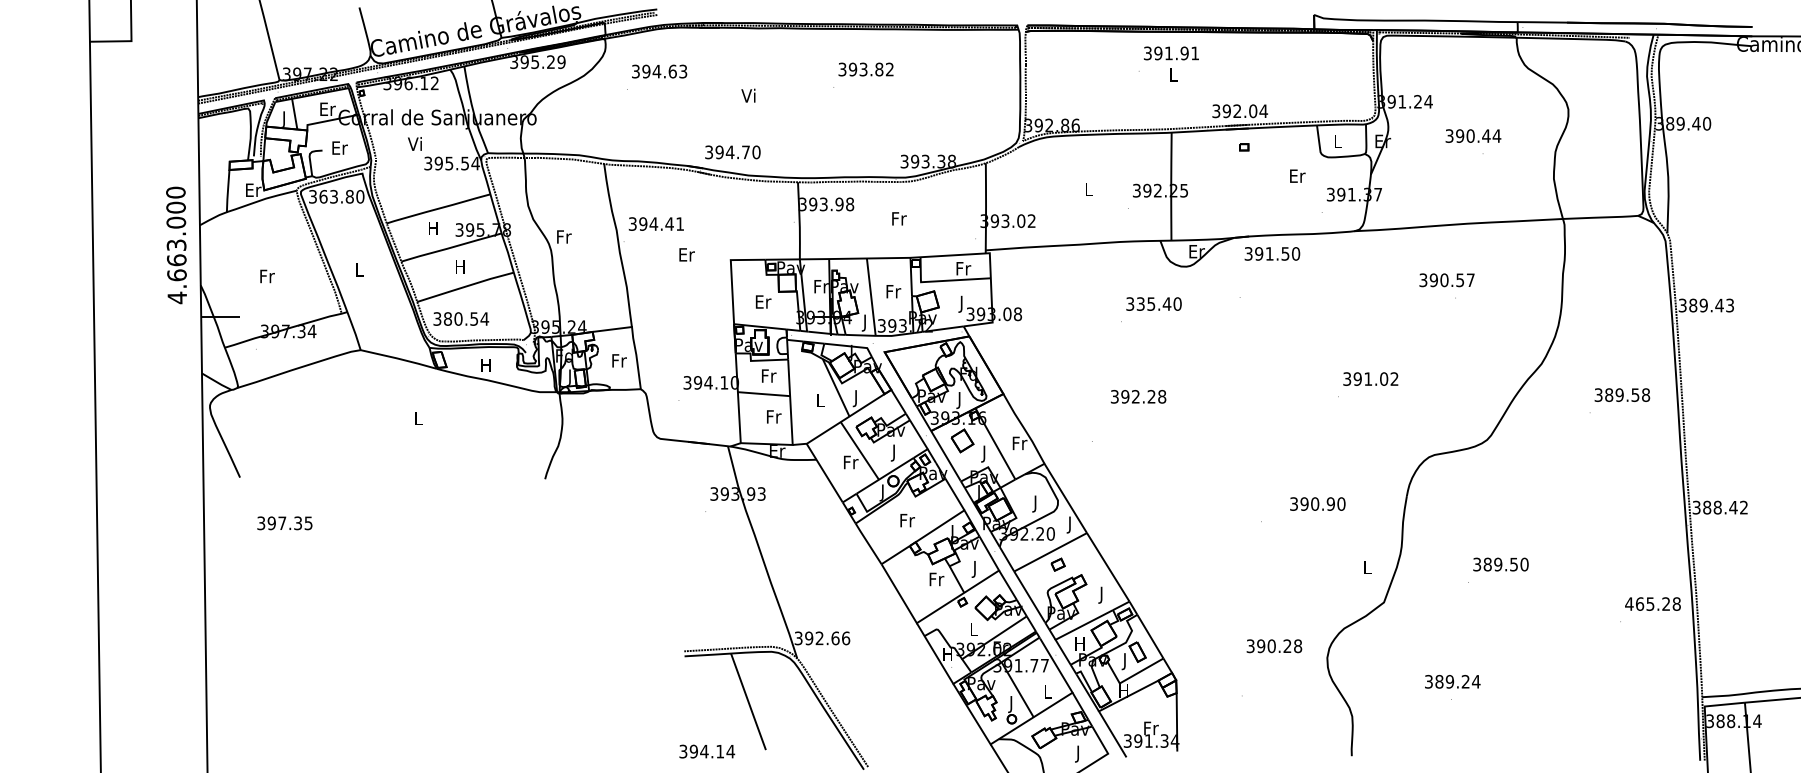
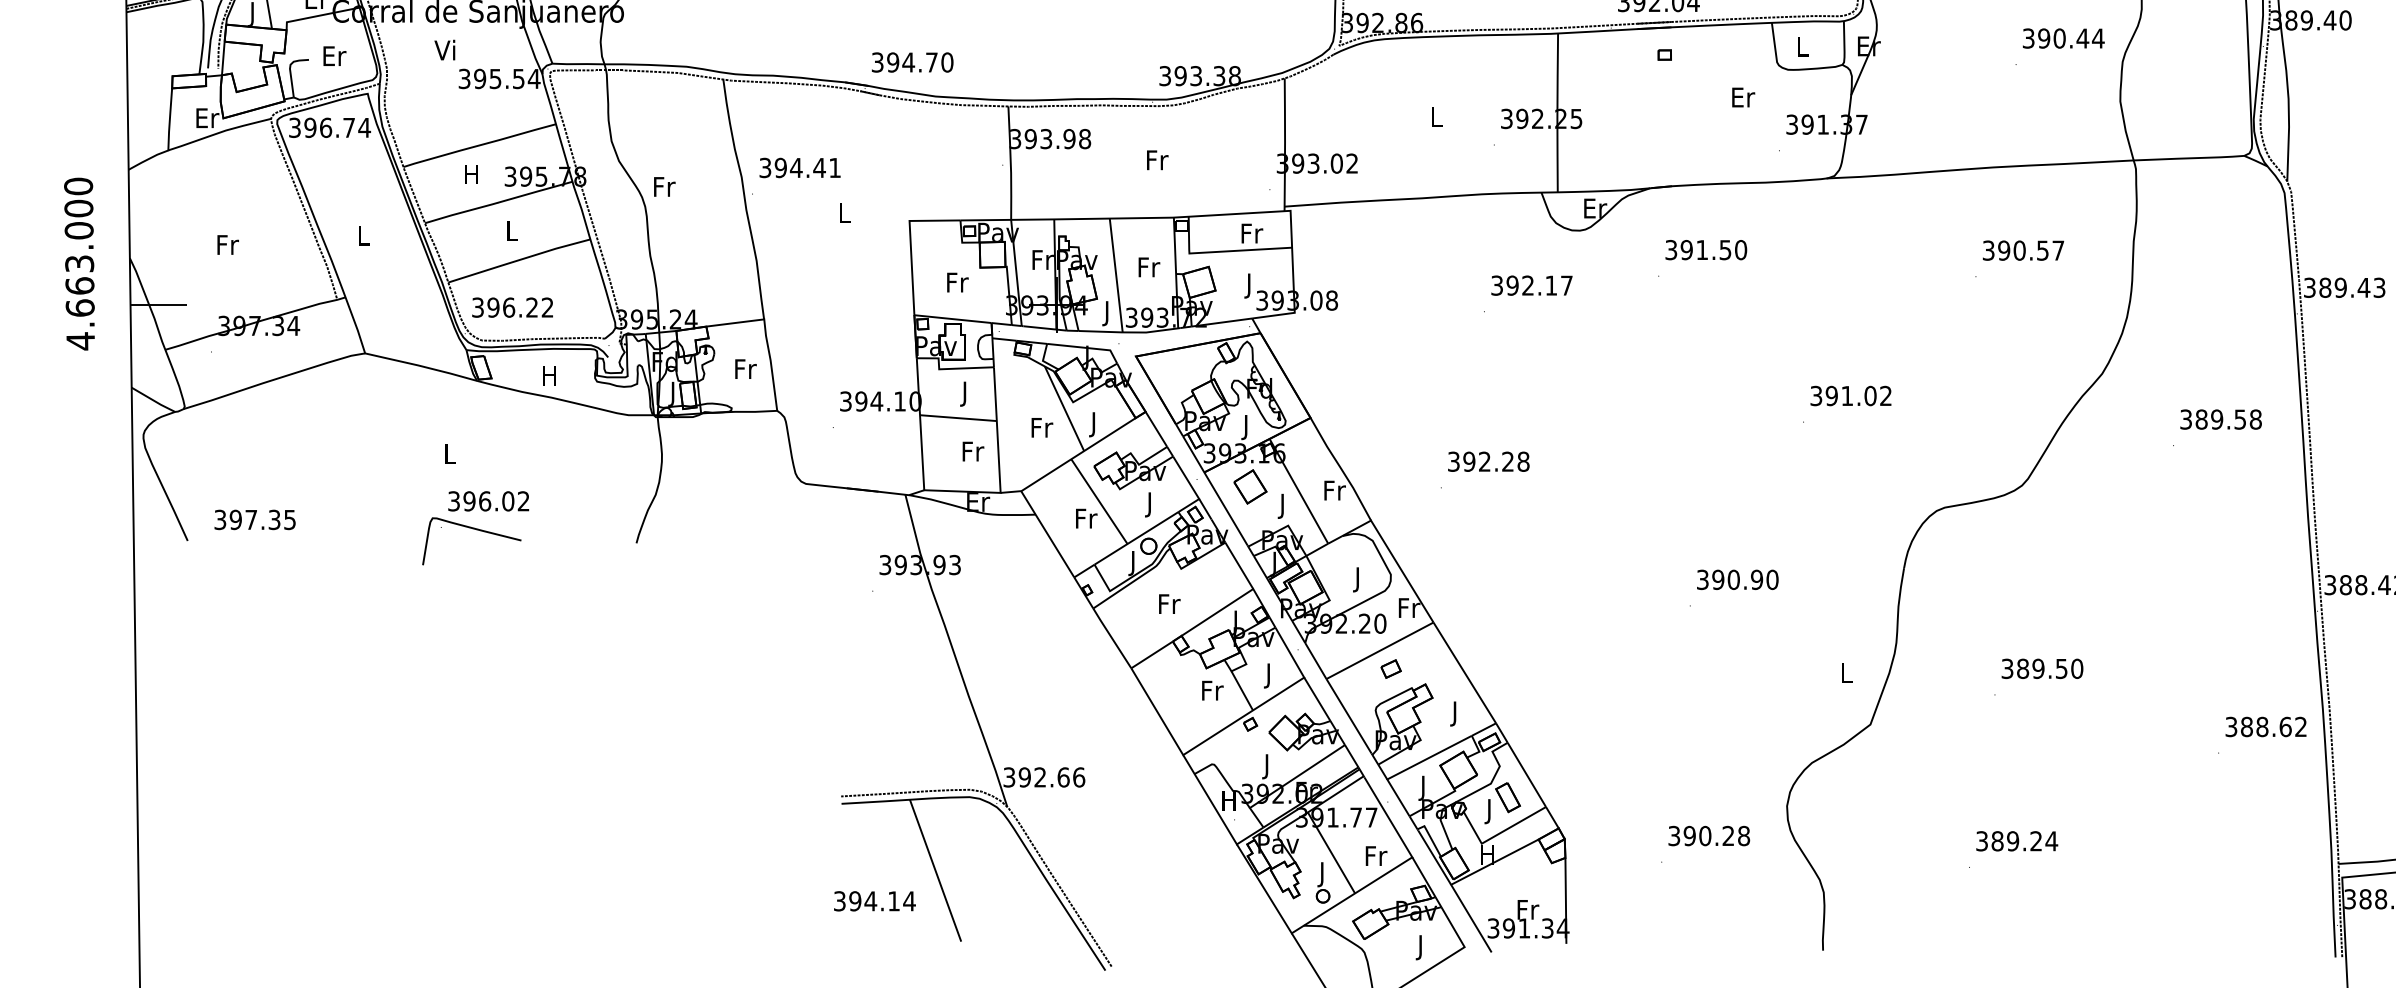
text: (1473, 135) -> (2063, 37), moved
text: (341, 196) -> (336, 127), 363.80 -> 396.74
text: (176, 245) -> (79, 264), moved
text: (1272, 253) -> (1706, 249), moved
text: (686, 254) -> (844, 212), Er -> L
text: (460, 266) -> (511, 230), H -> L
text: (1446, 280) -> (2022, 250), moved
text: (763, 301) -> (957, 281), Er -> Fr
text: (1158, 303) -> (1538, 284), 335.40 -> 392.17
text: (466, 318) -> (520, 306), 380.54 -> 396.22
text: (769, 377) -> (966, 393), Fr -> J
text: (1138, 396) -> (1488, 461), moved
text: (820, 400) -> (1041, 427), L -> Fr
part: (435, 468) -> (475, 527), added
text: (1317, 503) -> (1737, 578), moved
text: (284, 523) -> (254, 520), moved
text: (1070, 524) -> (1409, 609), J -> Fr
text: (1652, 603) -> (2265, 726), 465.28 -> 388.62
text: (973, 630) -> (1266, 765), L -> J
text: (1079, 645) -> (1422, 787), H -> J
text: (1274, 646) -> (1709, 836), moved
text: (1452, 681) -> (2016, 840), moved
text: (1048, 691) -> (1376, 855), L -> Fr
text: (707, 751) -> (875, 901), moved

